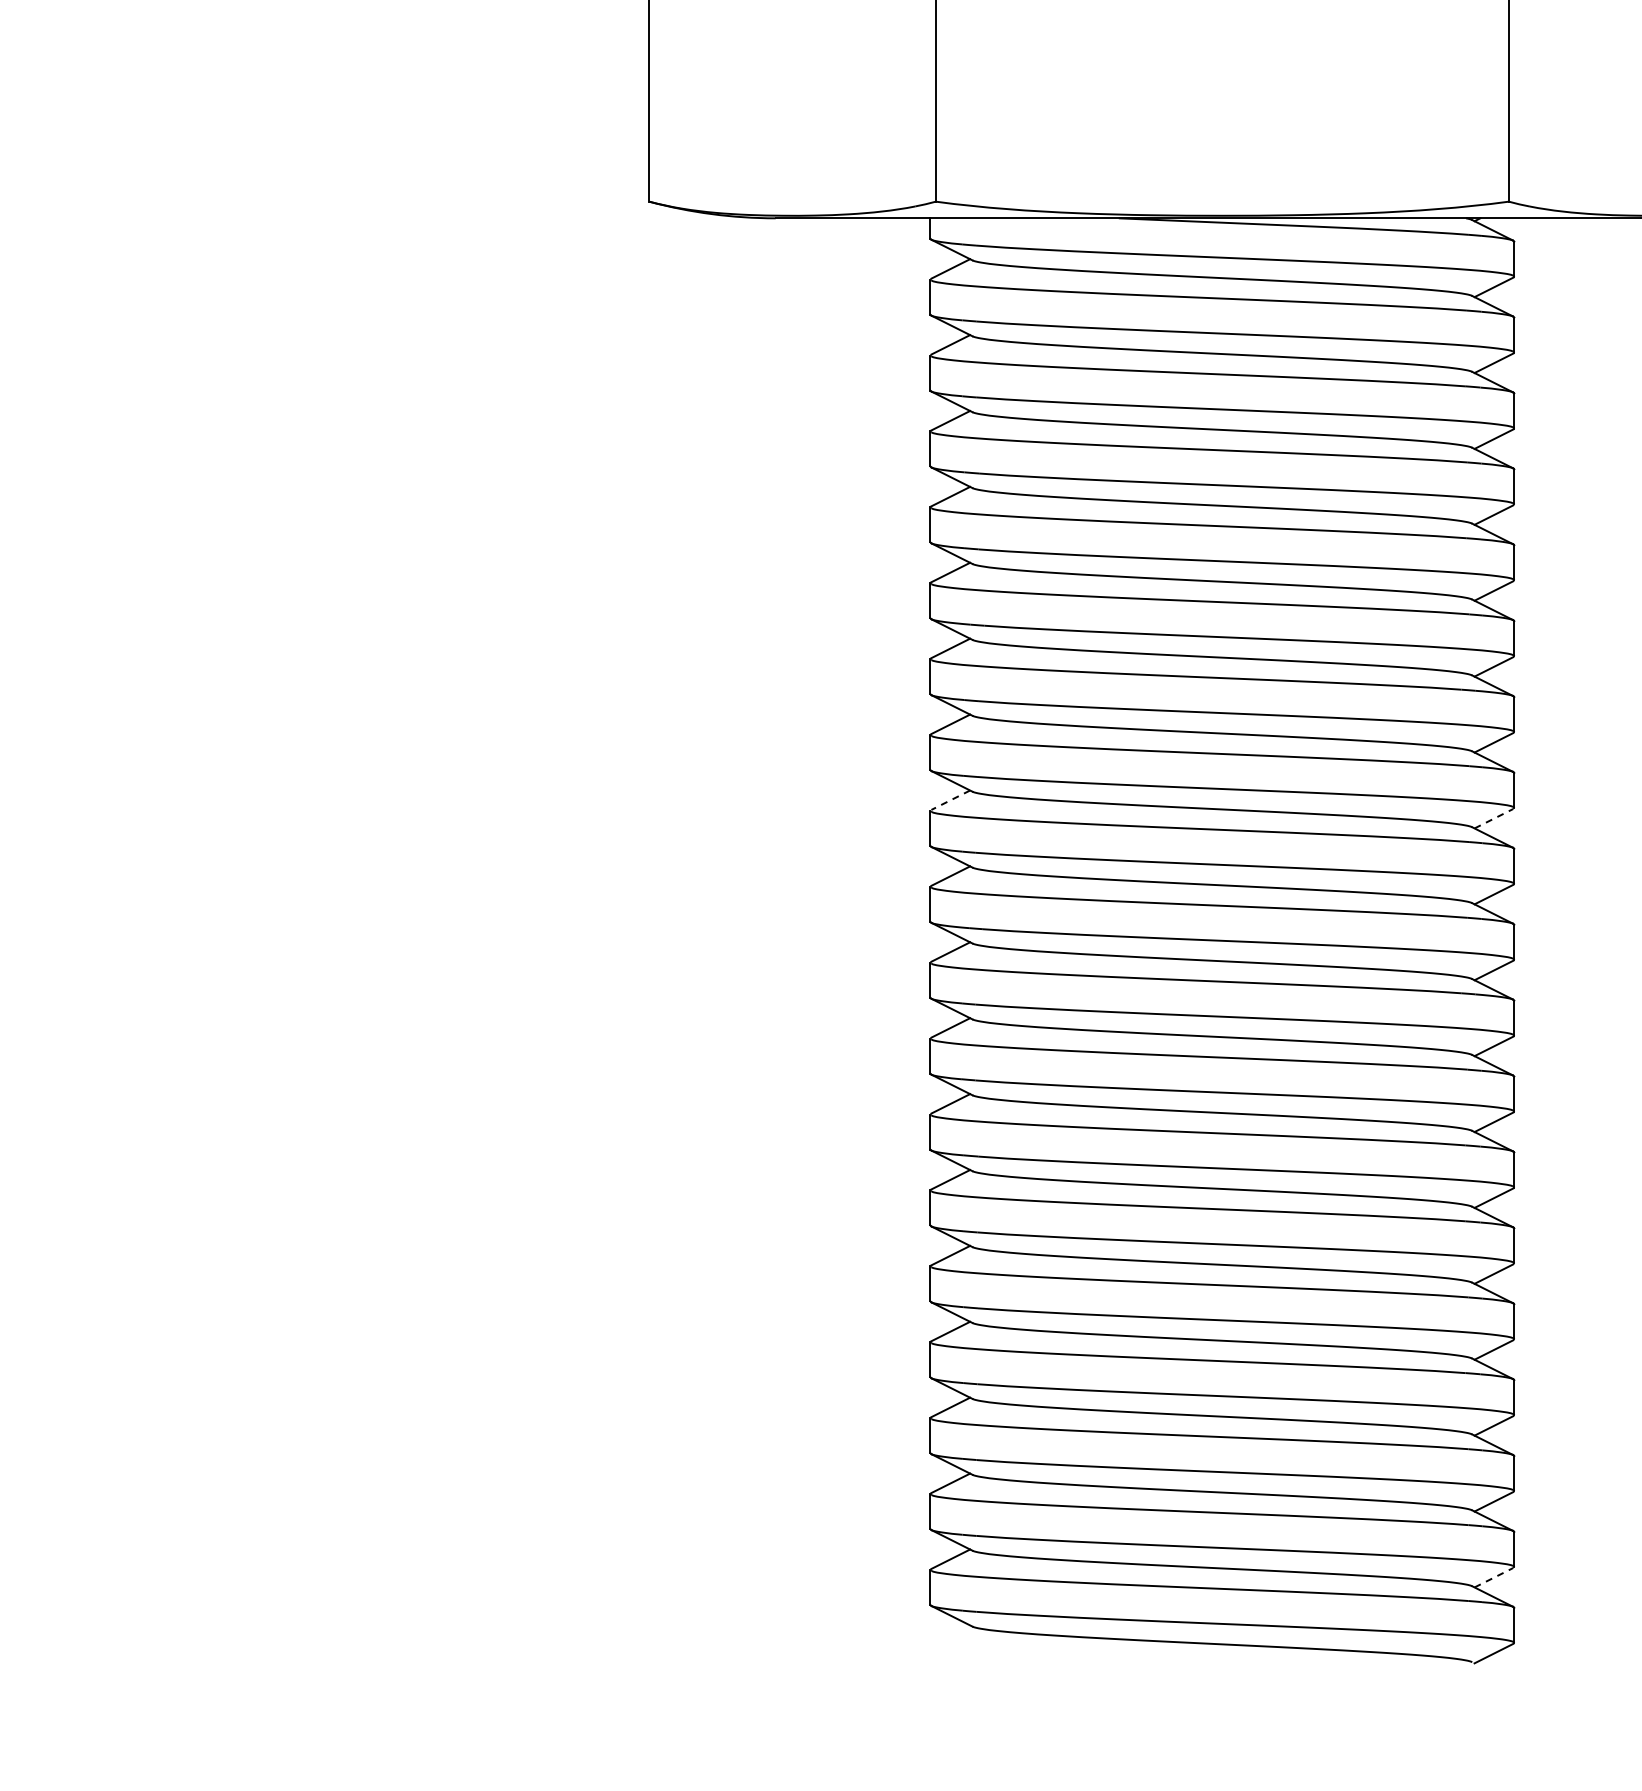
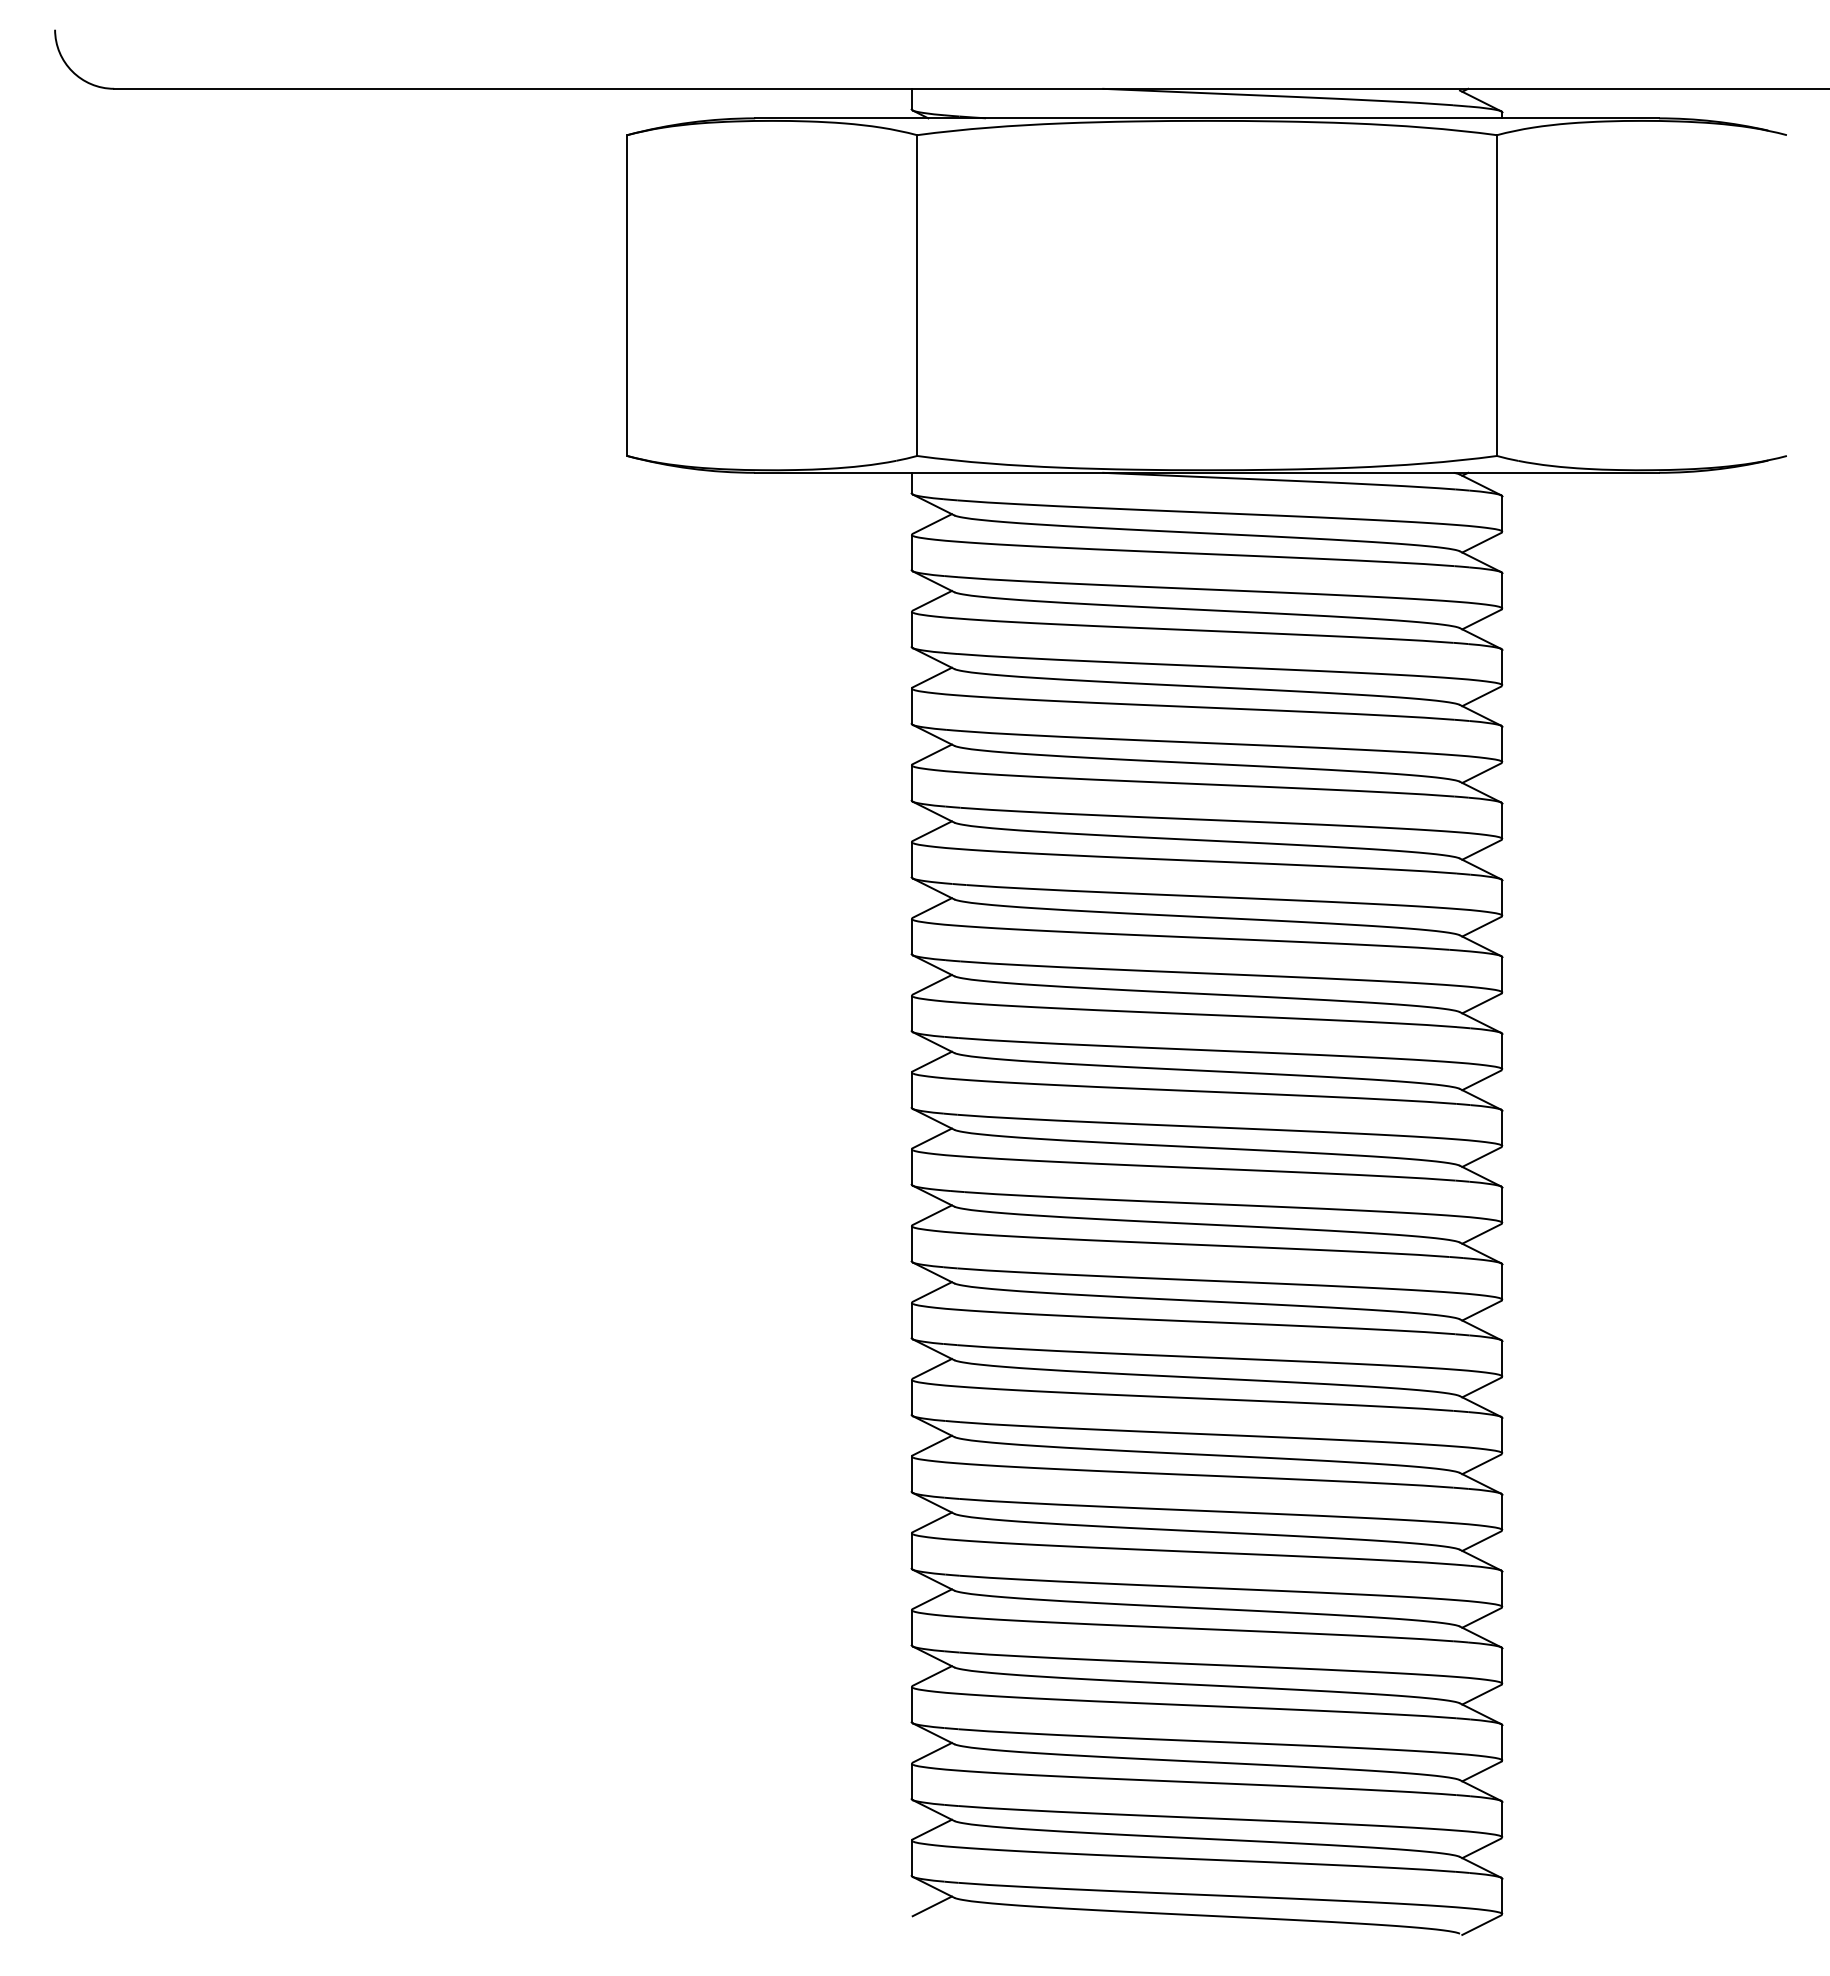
line: (950, 800) -> (932, 1061), dashed -> solid
line: (1493, 818) -> (1481, 1080), dashed -> solid
line: (1493, 1577) -> (1481, 1848), dashed -> solid
line: (949, 1635) -> (931, 1906), added

